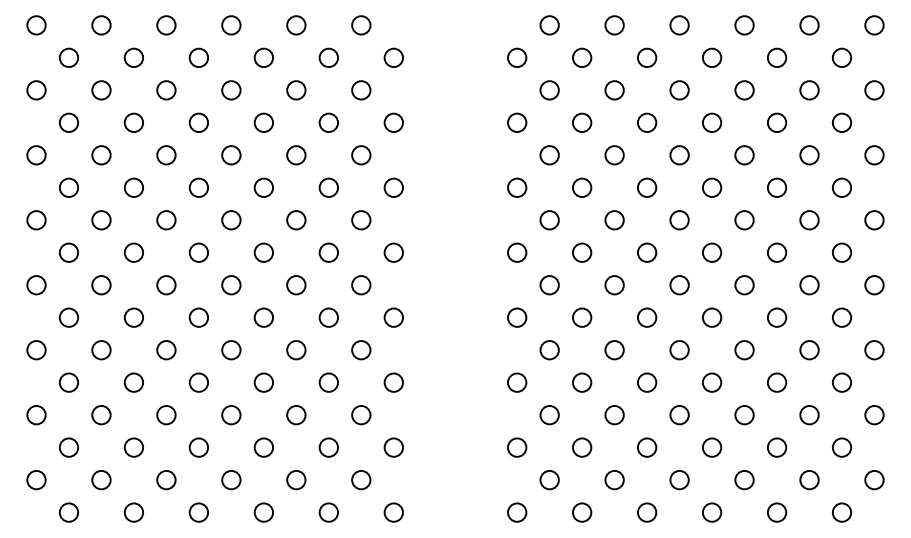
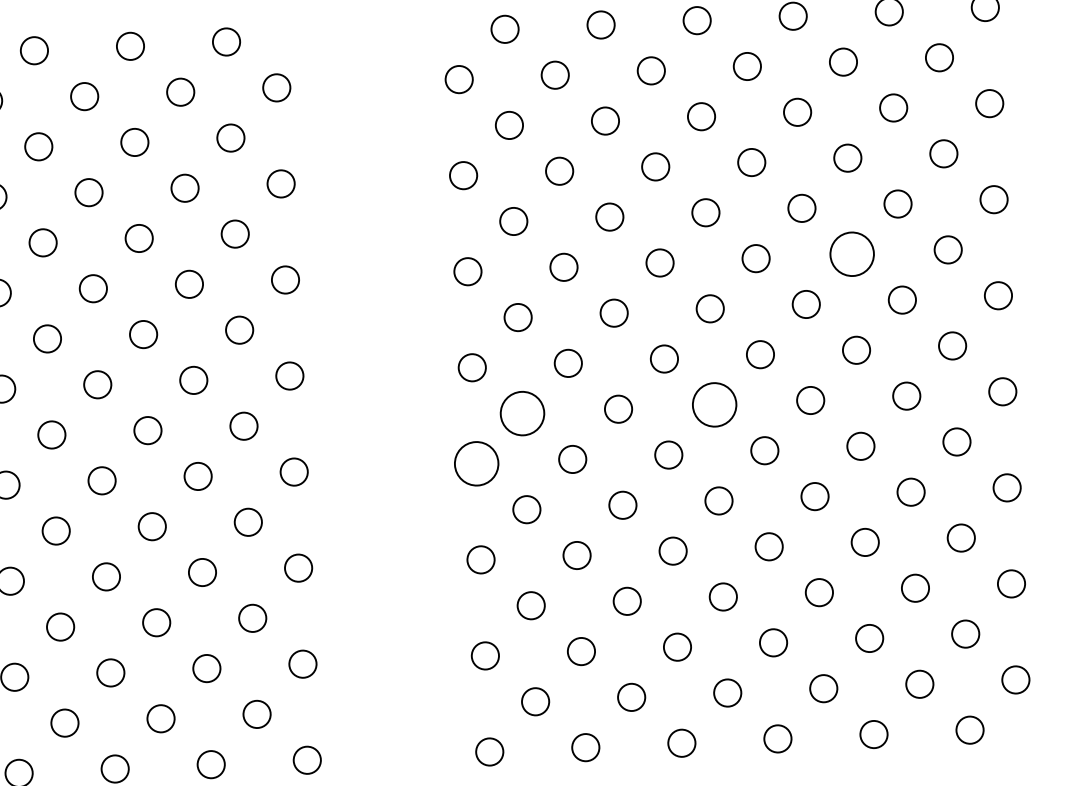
circle: (776, 187) -> (851, 253), size x1.6
circle: (549, 285) -> (522, 414), size x1.6
circle: (679, 285) -> (714, 405), size x1.6
circle: (517, 317) -> (477, 463), size x1.6

